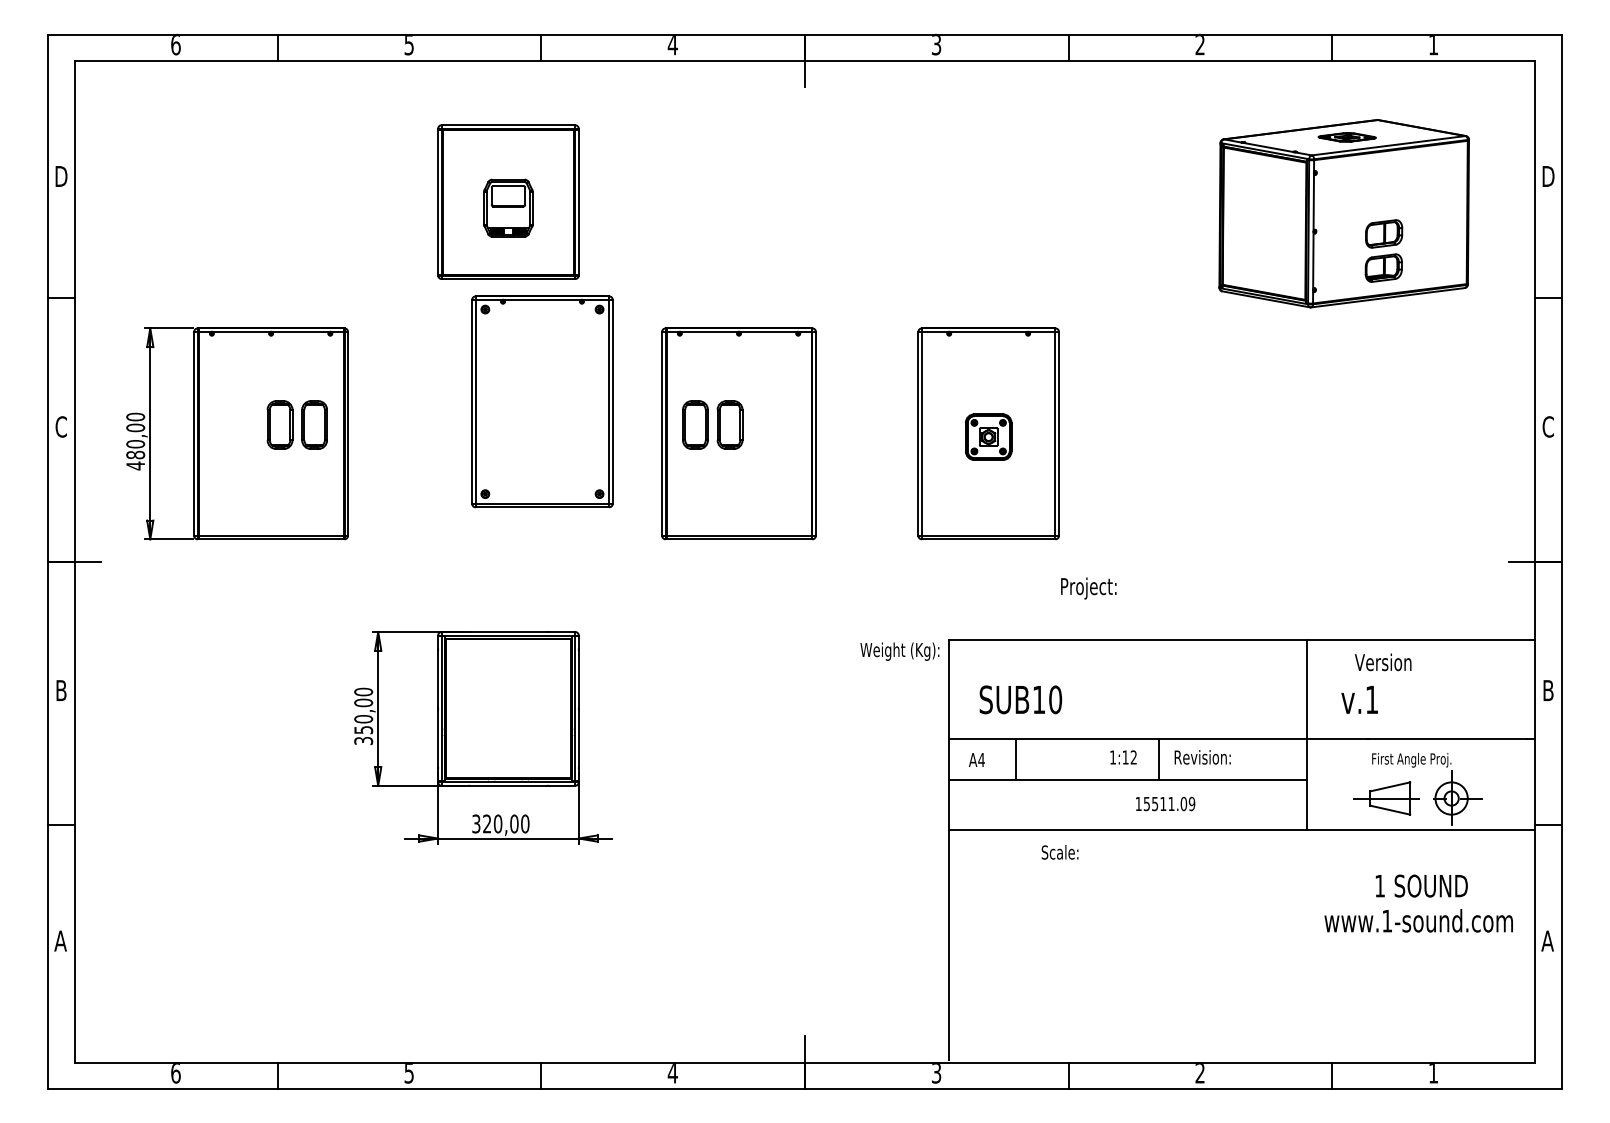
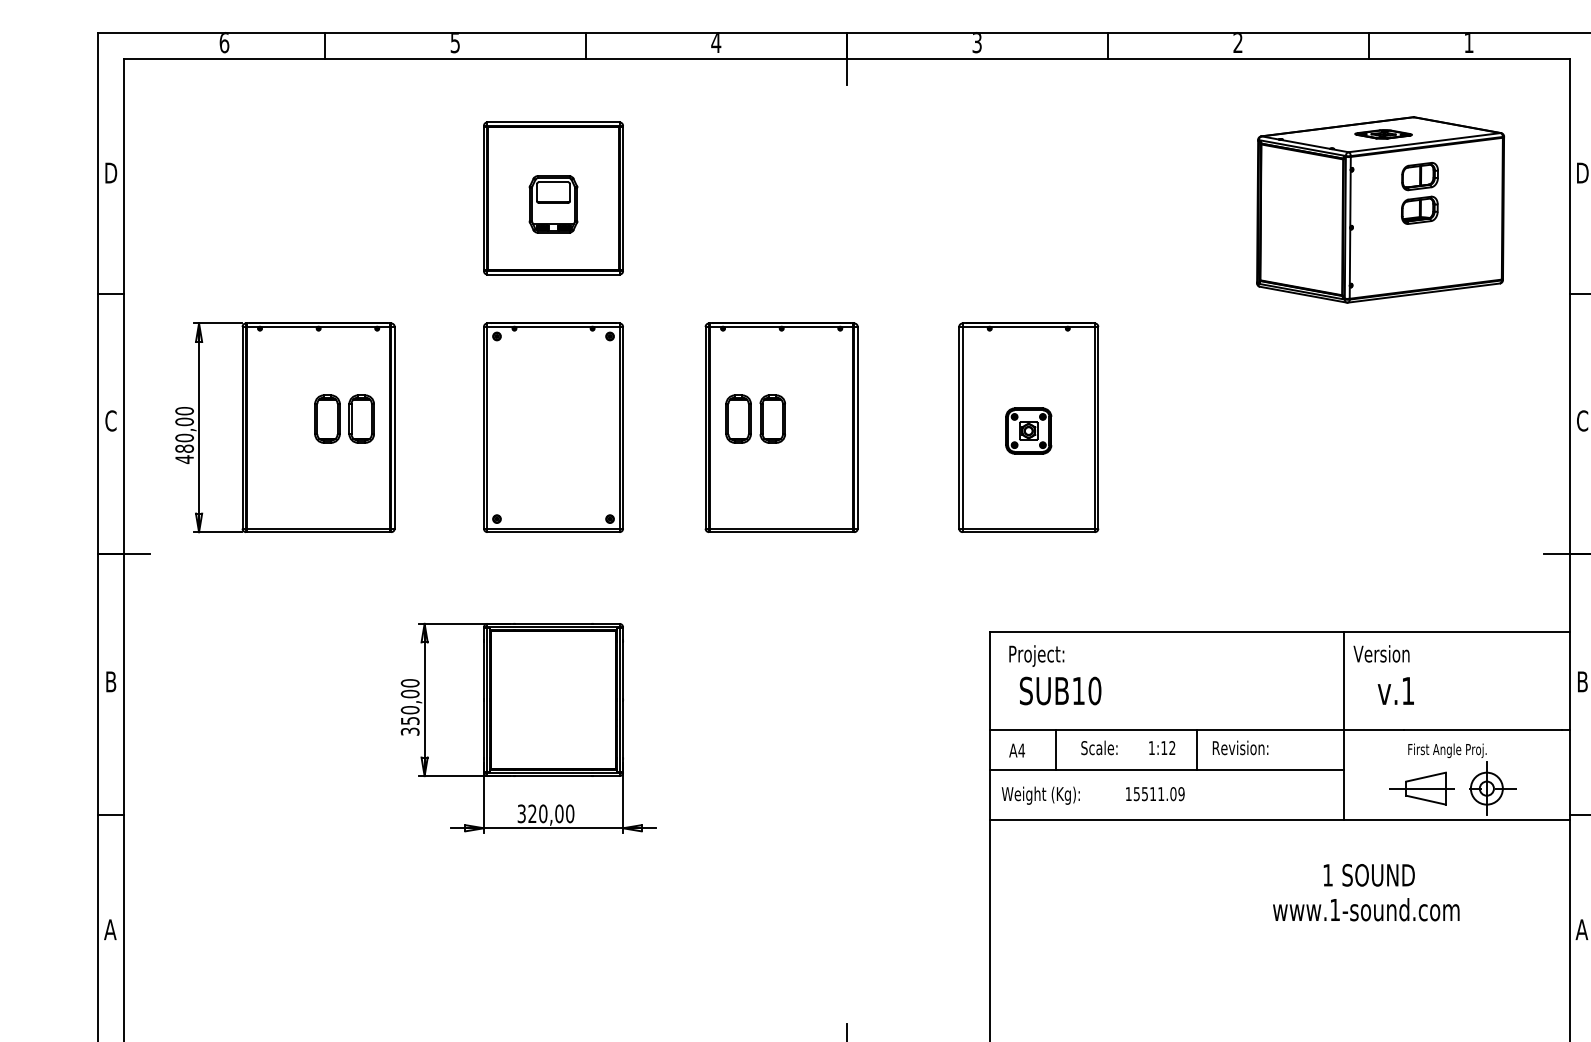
part: (1383, 250) -> (1419, 192), moved
part: (542, 401) -> (553, 427), moved
text: (1088, 588) -> (1036, 656), moved
text: (899, 651) -> (1040, 795), moved
text: (1383, 662) -> (1381, 654), moved
text: (1165, 803) -> (1155, 793), moved
text: (1059, 852) -> (1098, 748), moved
text: (1418, 903) -> (1366, 892), moved

